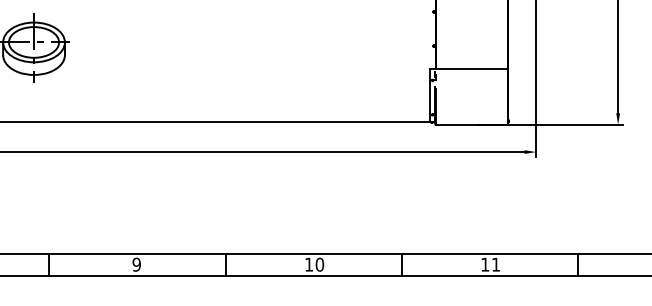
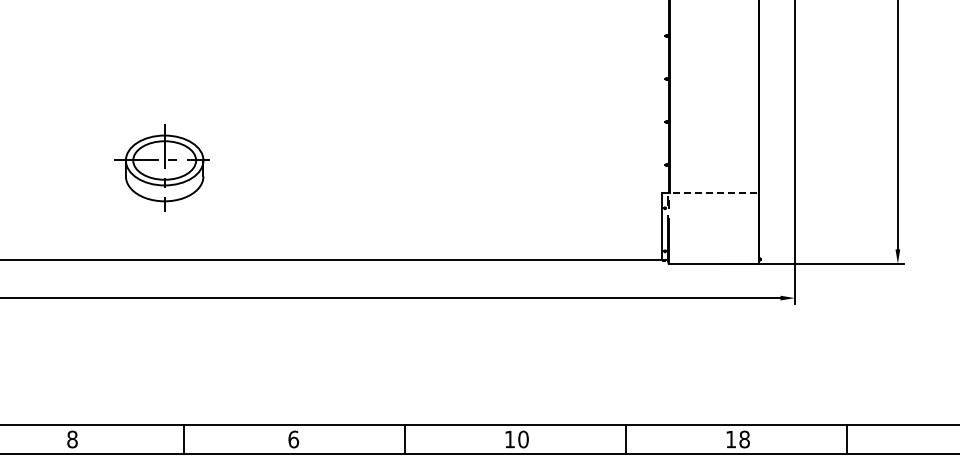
line: (468, 68) -> (710, 193), solid -> dashed
text: (136, 264) -> (293, 439), 9 -> 6
text: (495, 264) -> (744, 439), 11 -> 18

